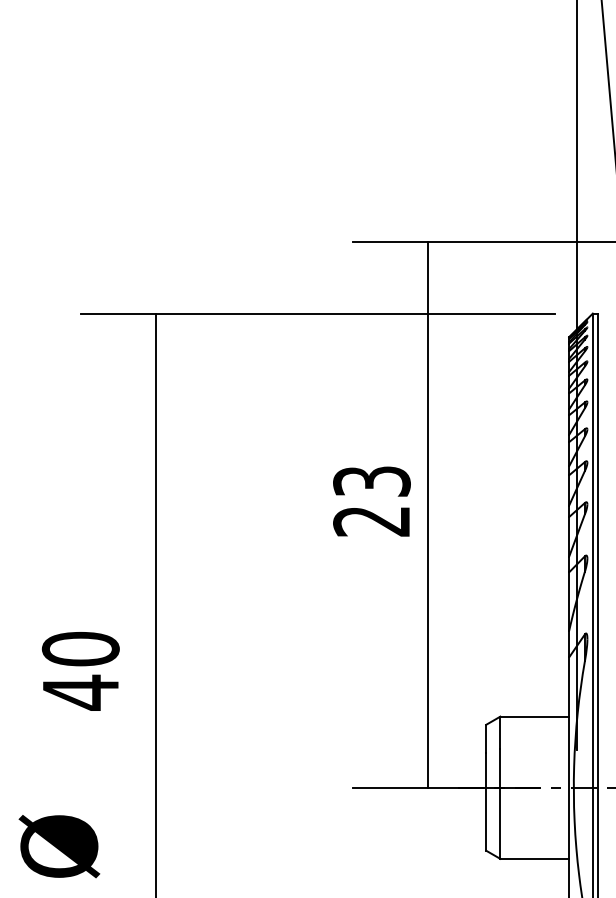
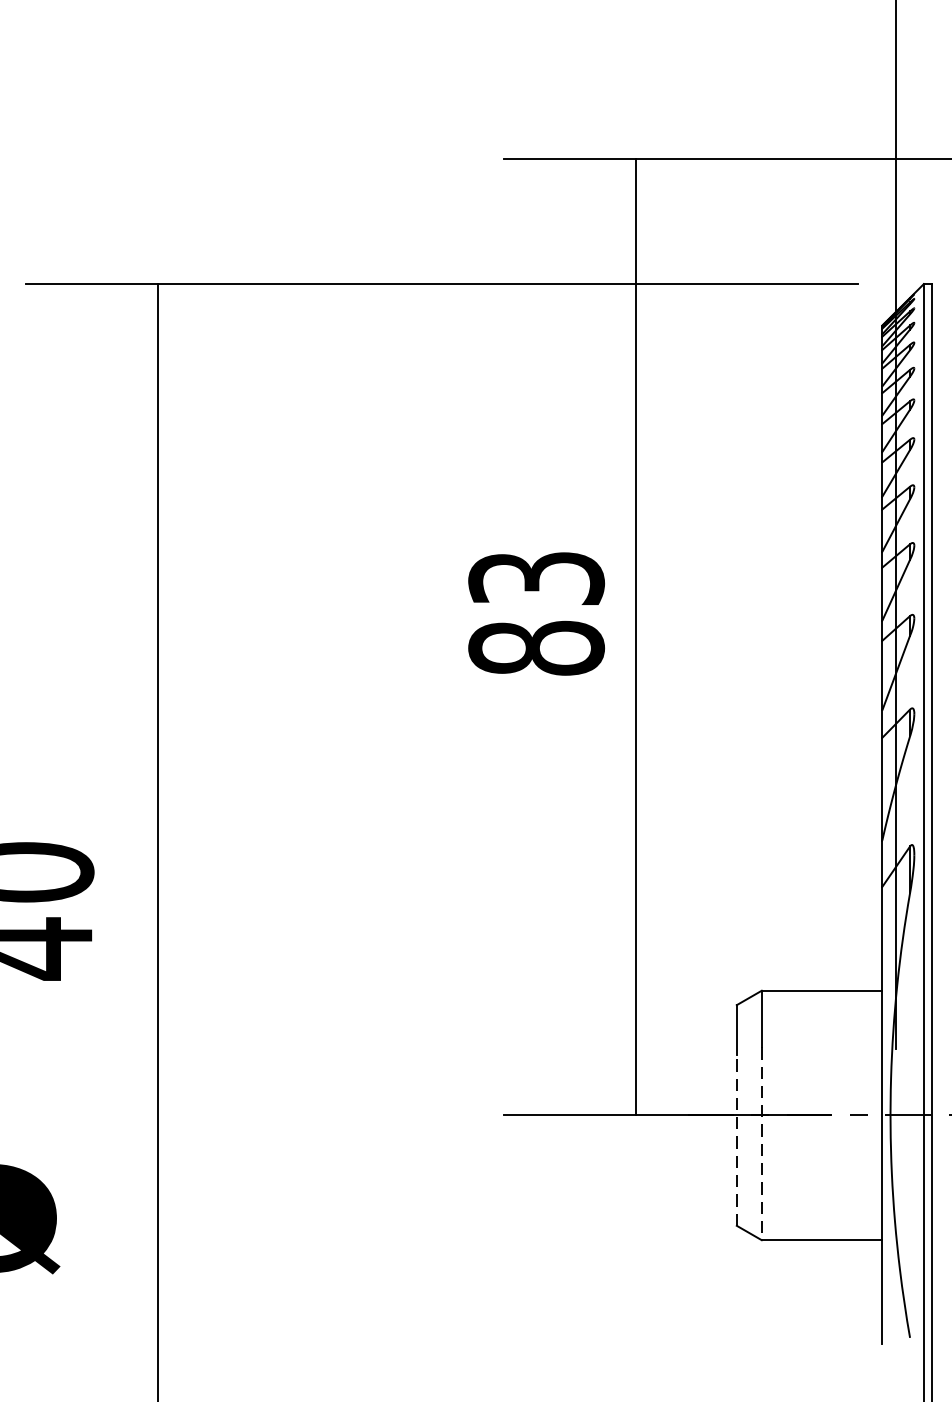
text: (371, 520) -> (535, 646), 23 -> 83
line: (486, 802) -> (737, 1141), solid -> dashed
line: (500, 804) -> (761, 1144), solid -> dashed

